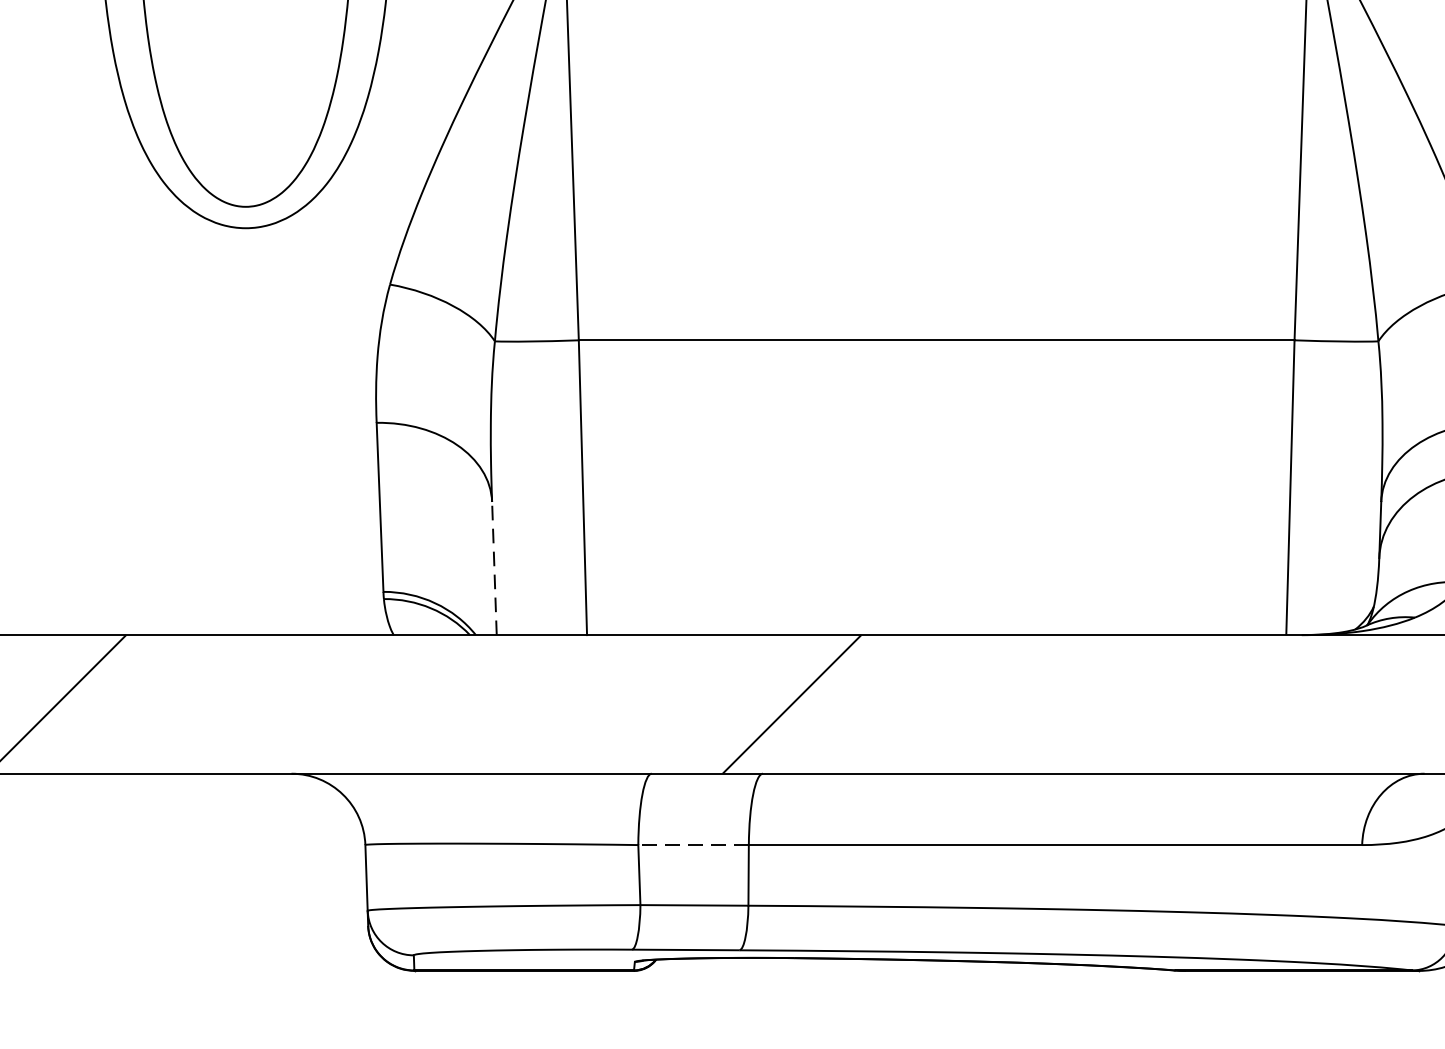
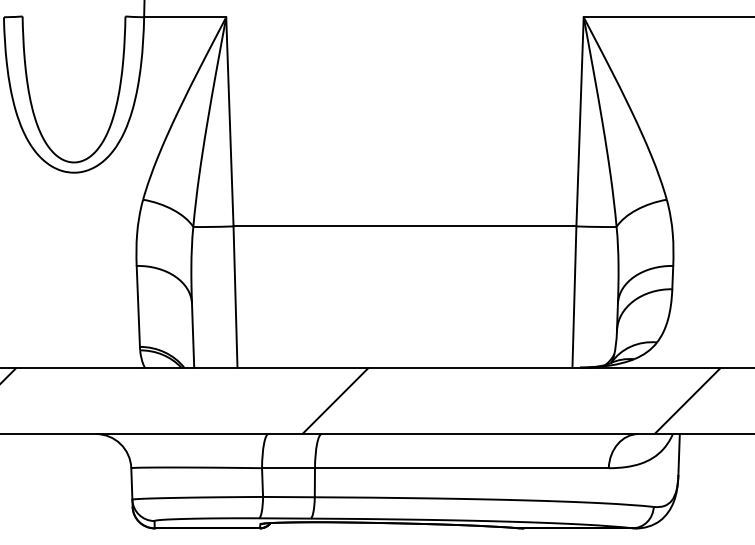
line: (495, 568) -> (193, 335), dashed -> solid
line: (693, 845) -> (288, 468), dashed -> solid

